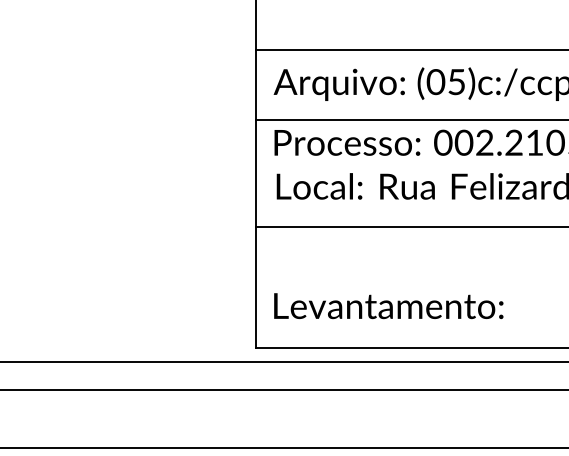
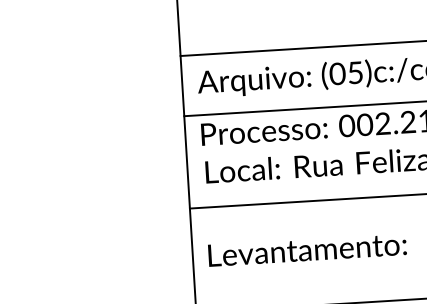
text: (388, 306) -> (307, 250), moved

